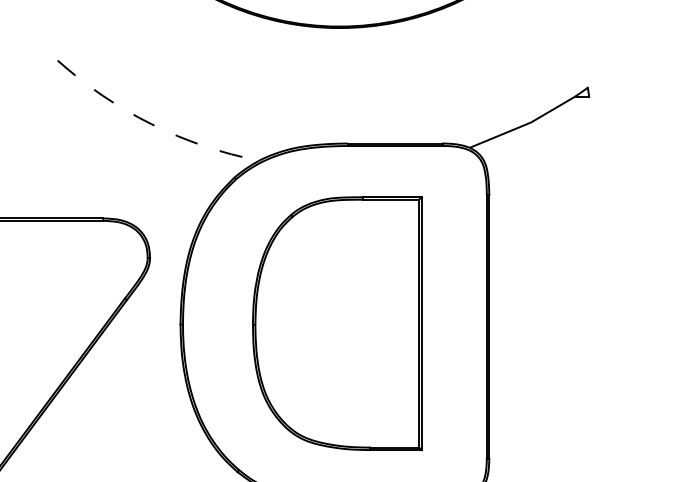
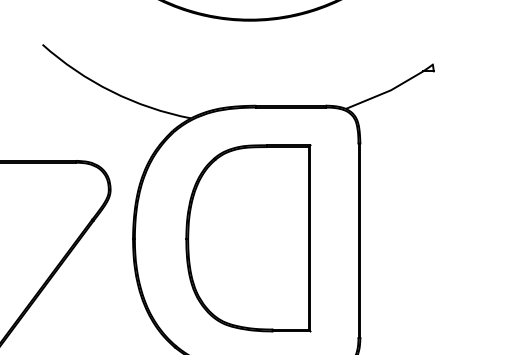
arc: (151, 124) -> (111, 91), dashed -> solid

